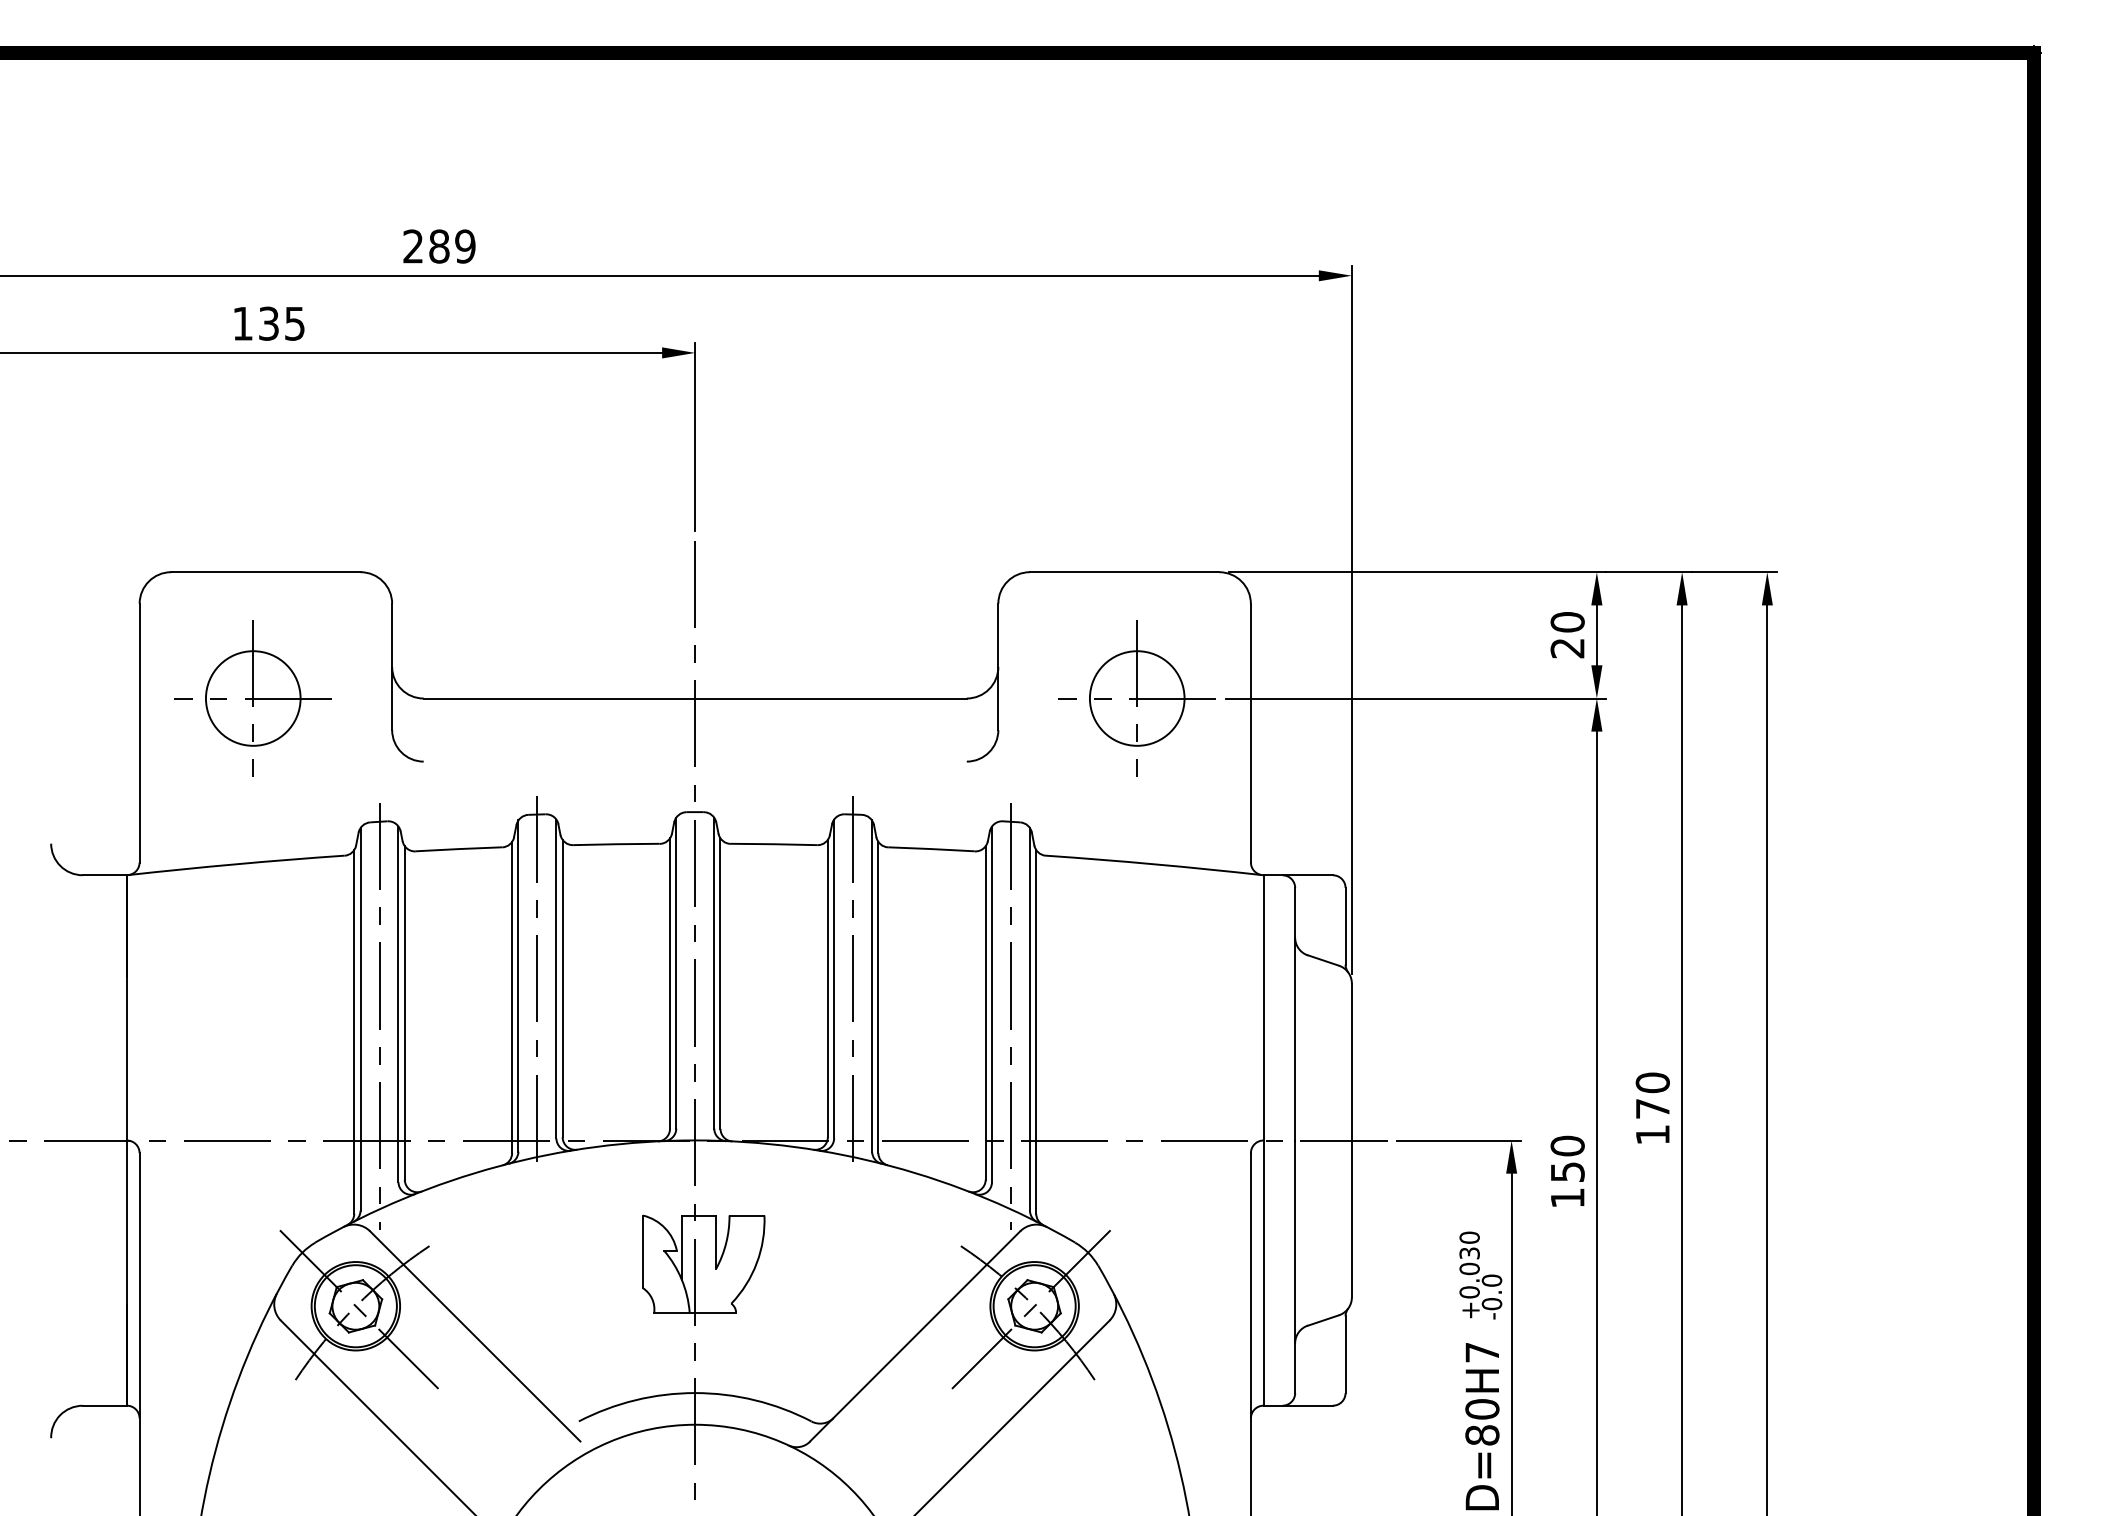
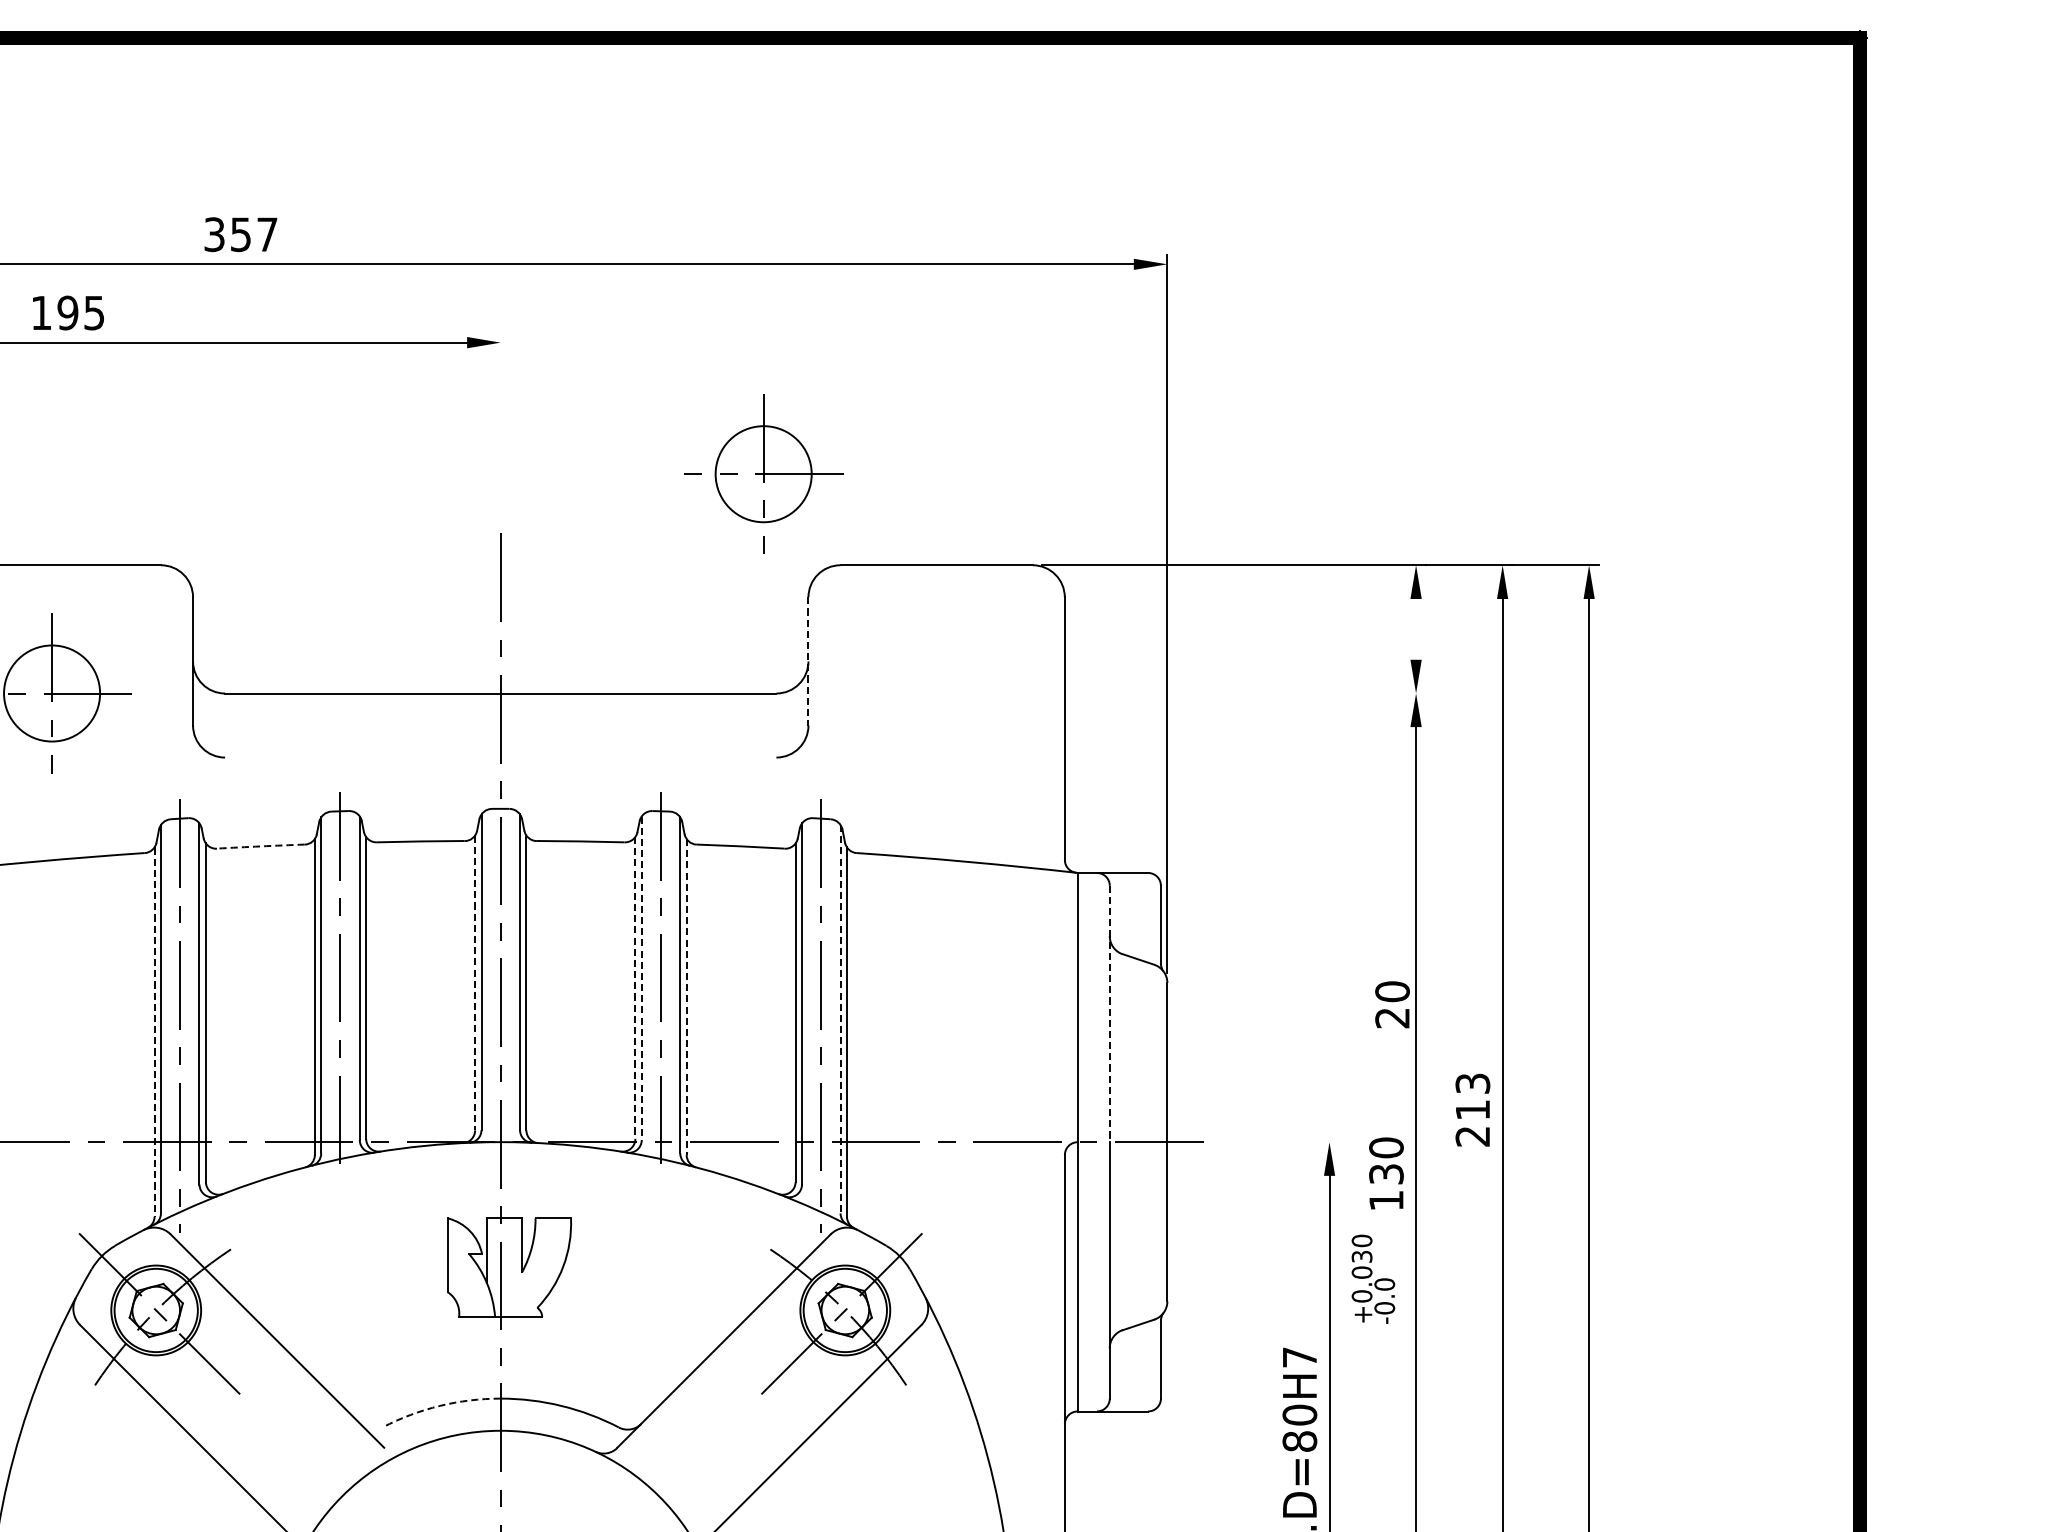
text: (439, 246) -> (241, 234), 289 -> 357
text: (268, 323) -> (67, 312), 135 -> 195
line: (695, 437) -> (501, 428), removed
text: (1567, 635) -> (1392, 1005), moved
line: (1596, 635) -> (1415, 629), removed
line: (998, 667) -> (808, 662), solid -> dashed
part: (1136, 698) -> (762, 474), moved
line: (1415, 698) -> (1231, 693), removed
arc: (458, 849) -> (260, 846), solid -> dashed
line: (834, 979) -> (642, 978), solid -> dashed
line: (669, 984) -> (474, 983), solid -> dashed
line: (827, 988) -> (635, 987), solid -> dashed
line: (878, 997) -> (686, 997), solid -> dashed
line: (1295, 1014) -> (1110, 1014), solid -> dashed
line: (1029, 1019) -> (840, 1019), solid -> dashed
line: (354, 1031) -> (154, 1031), solid -> dashed
text: (1652, 1108) -> (1472, 1109), 170 -> 213
line: (1459, 1140) -> (1276, 1142), removed
text: (1567, 1171) -> (1386, 1173), 150 -> 130
text: (1480, 1275) -> (1373, 1279), moved
arc: (635, 1400) -> (440, 1406), solid -> dashed

